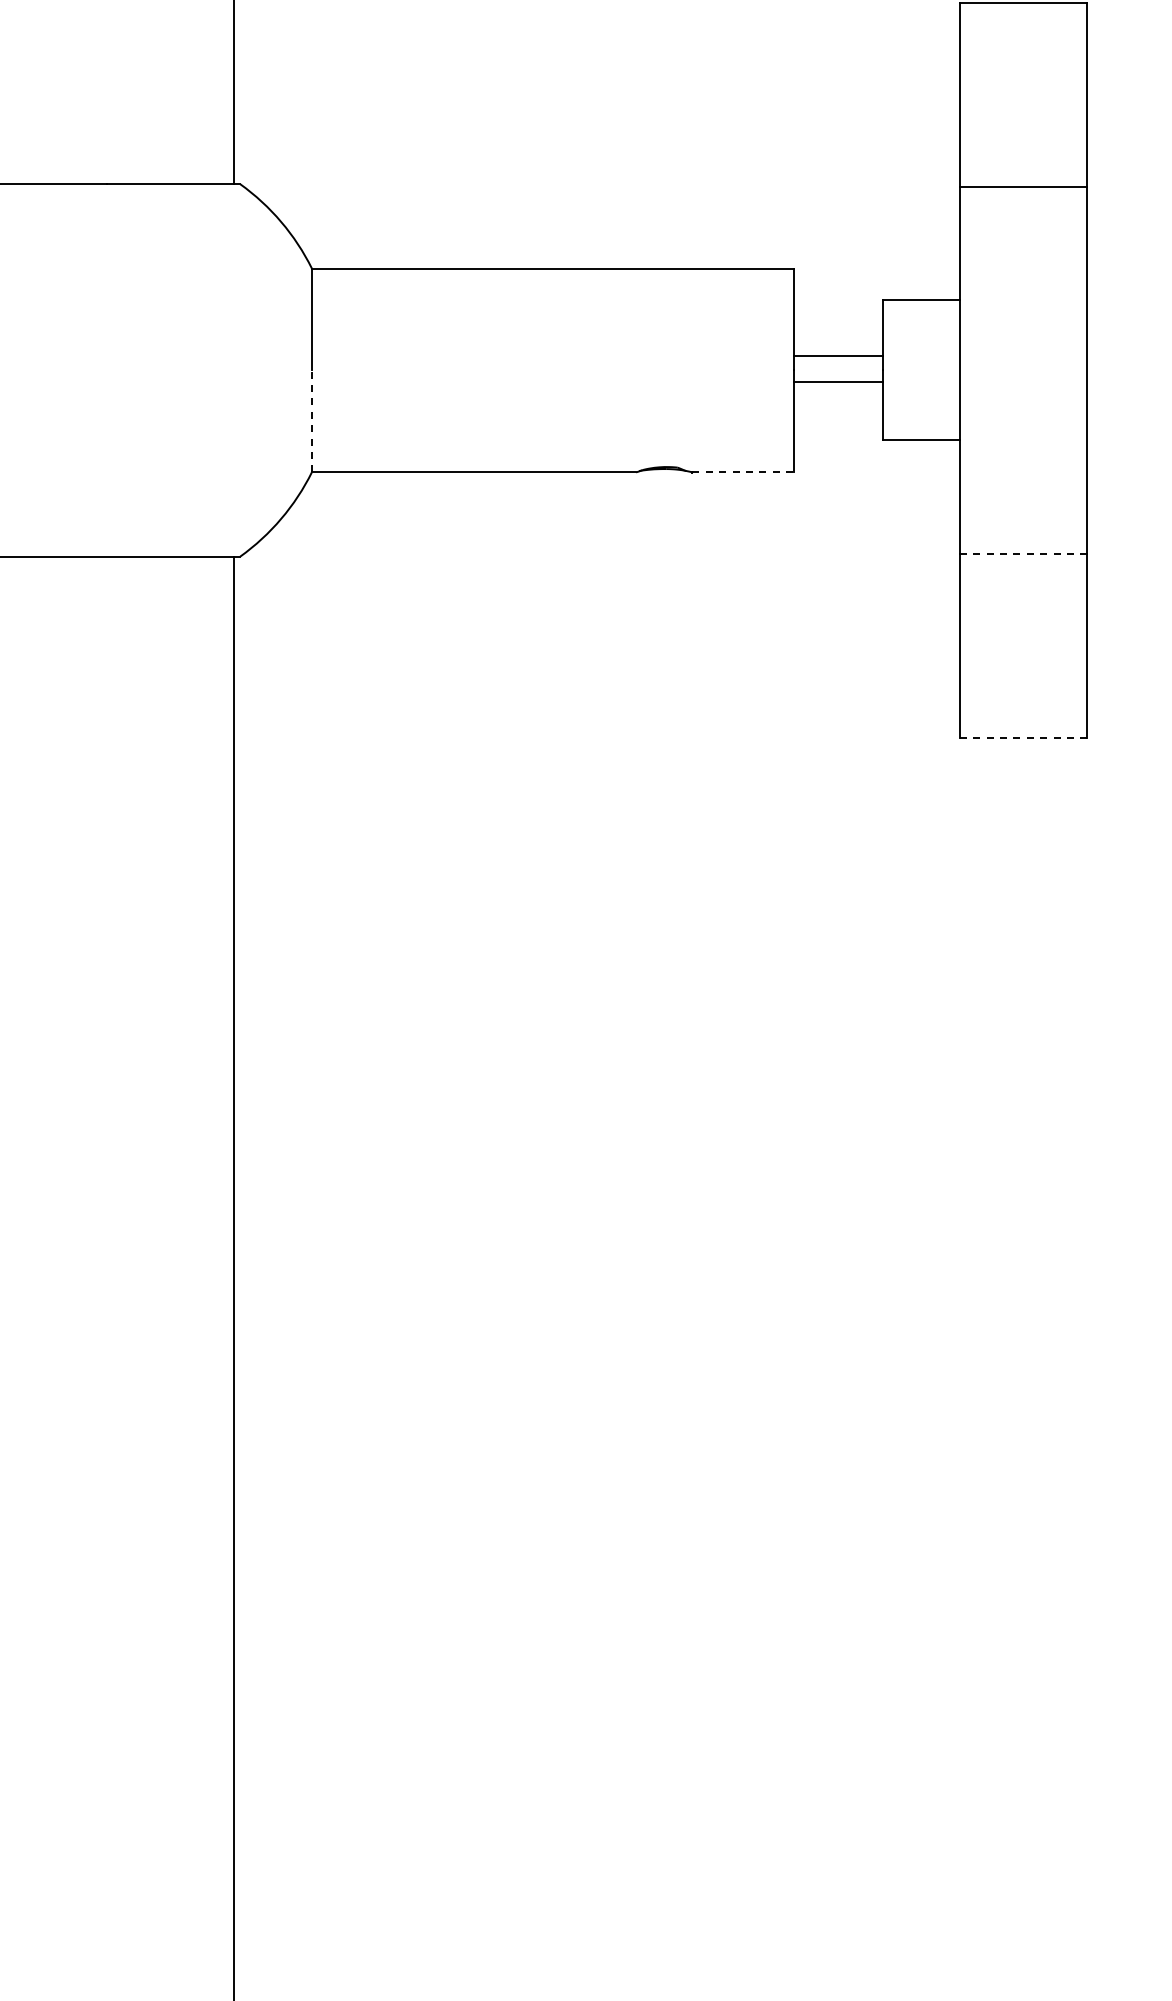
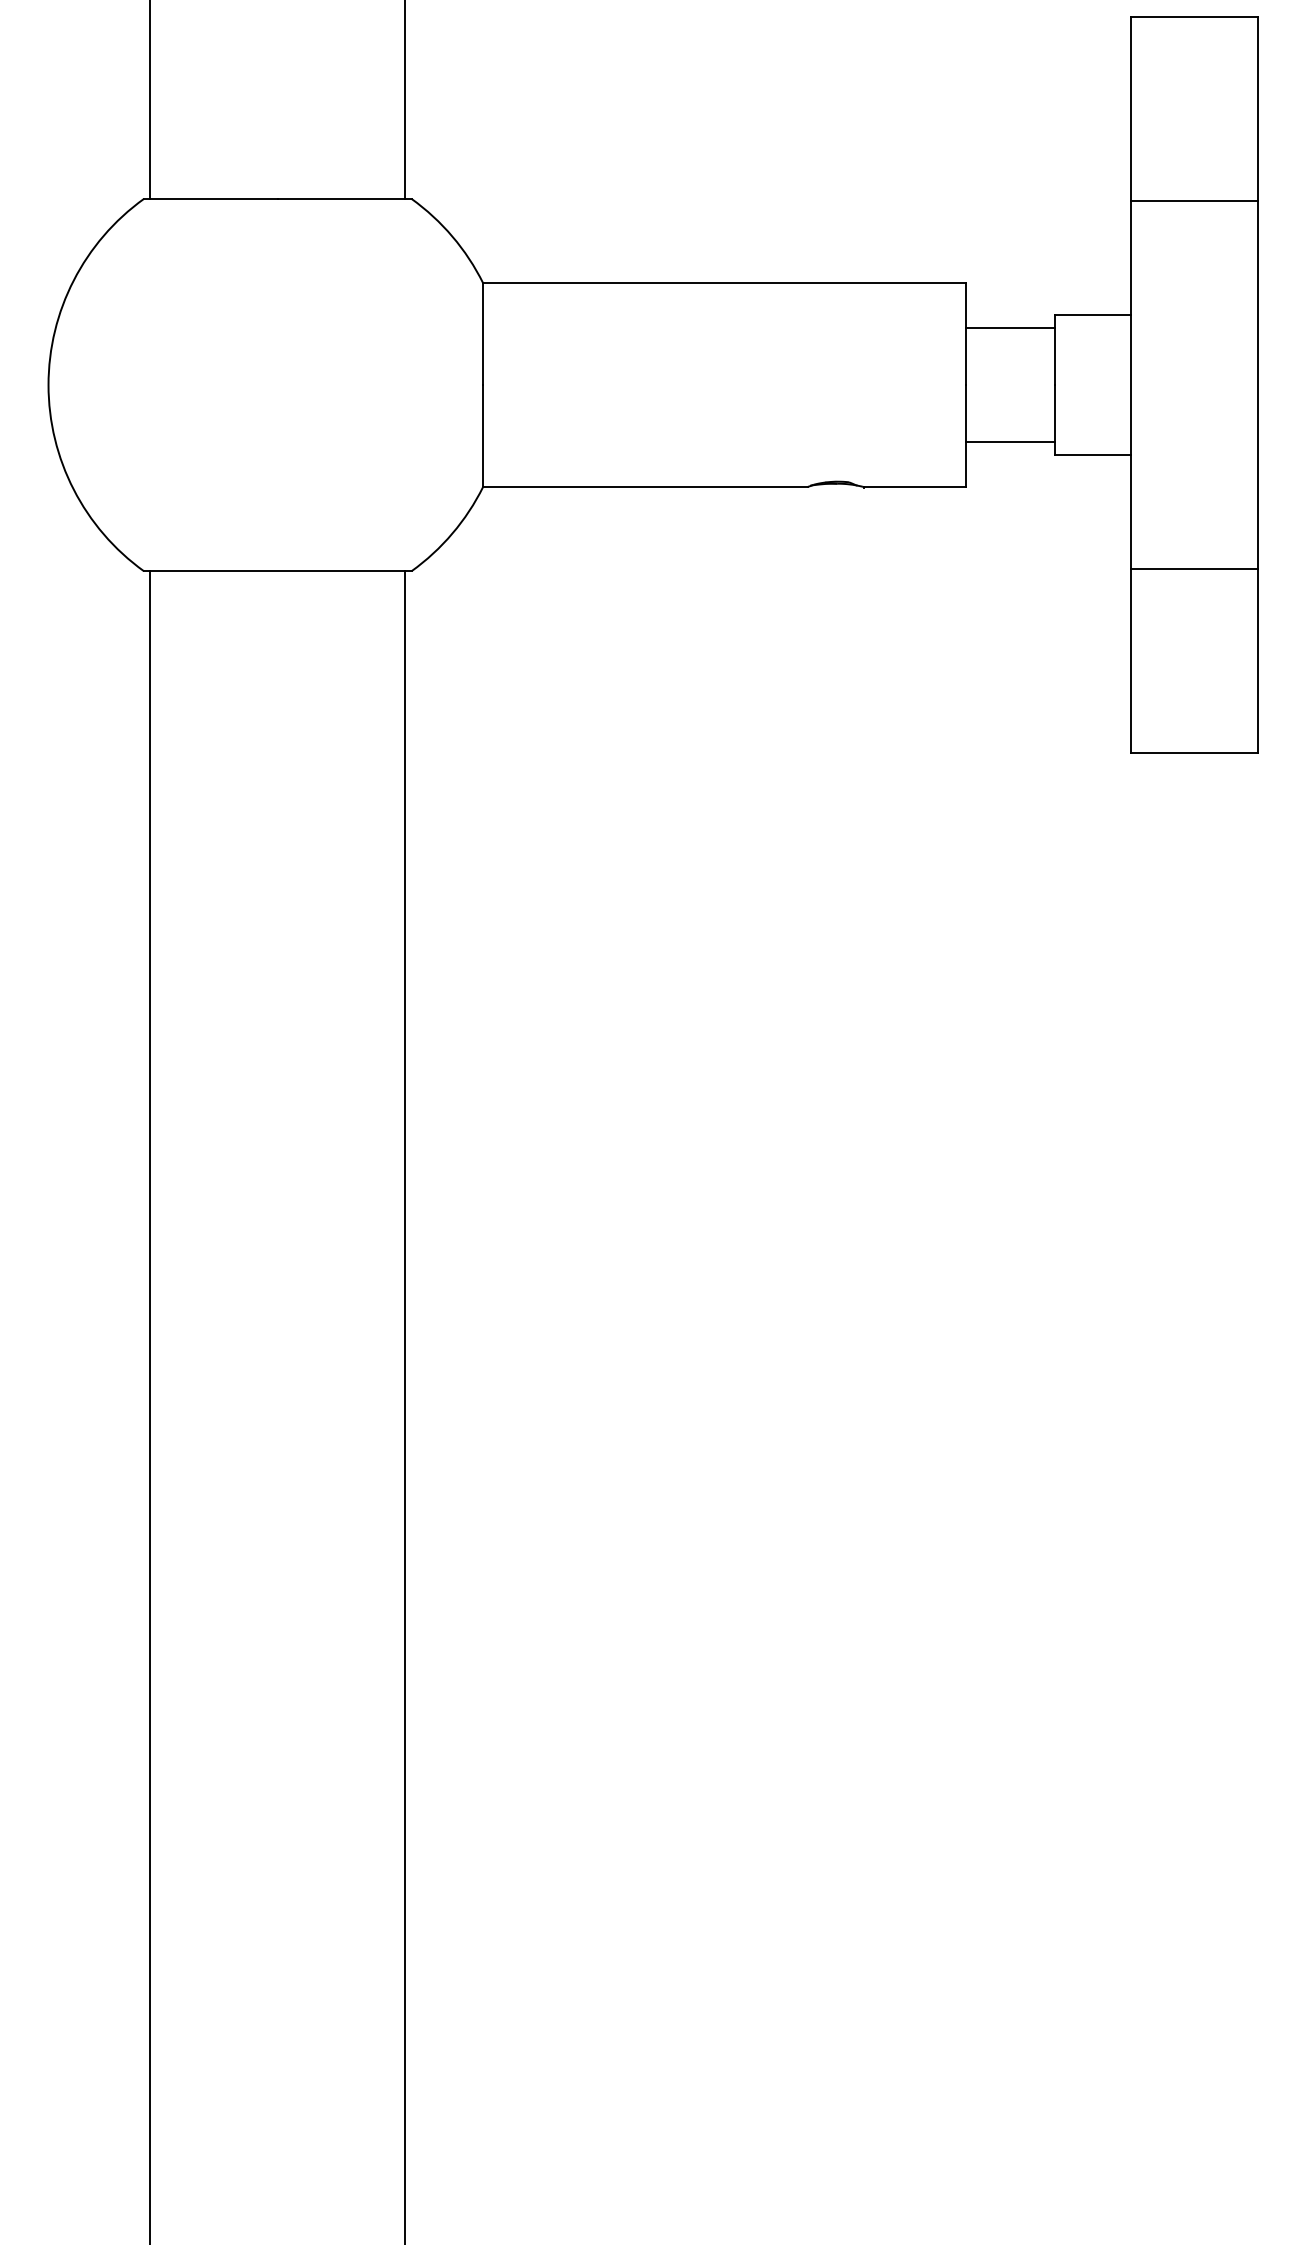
line: (838, 355) -> (1009, 442), moved
line: (838, 381) -> (1009, 327), moved
line: (312, 421) -> (483, 436), dashed -> solid
line: (743, 471) -> (914, 486), dashed -> solid
line: (1023, 553) -> (1194, 568), dashed -> solid
line: (1023, 737) -> (1194, 752), dashed -> solid

